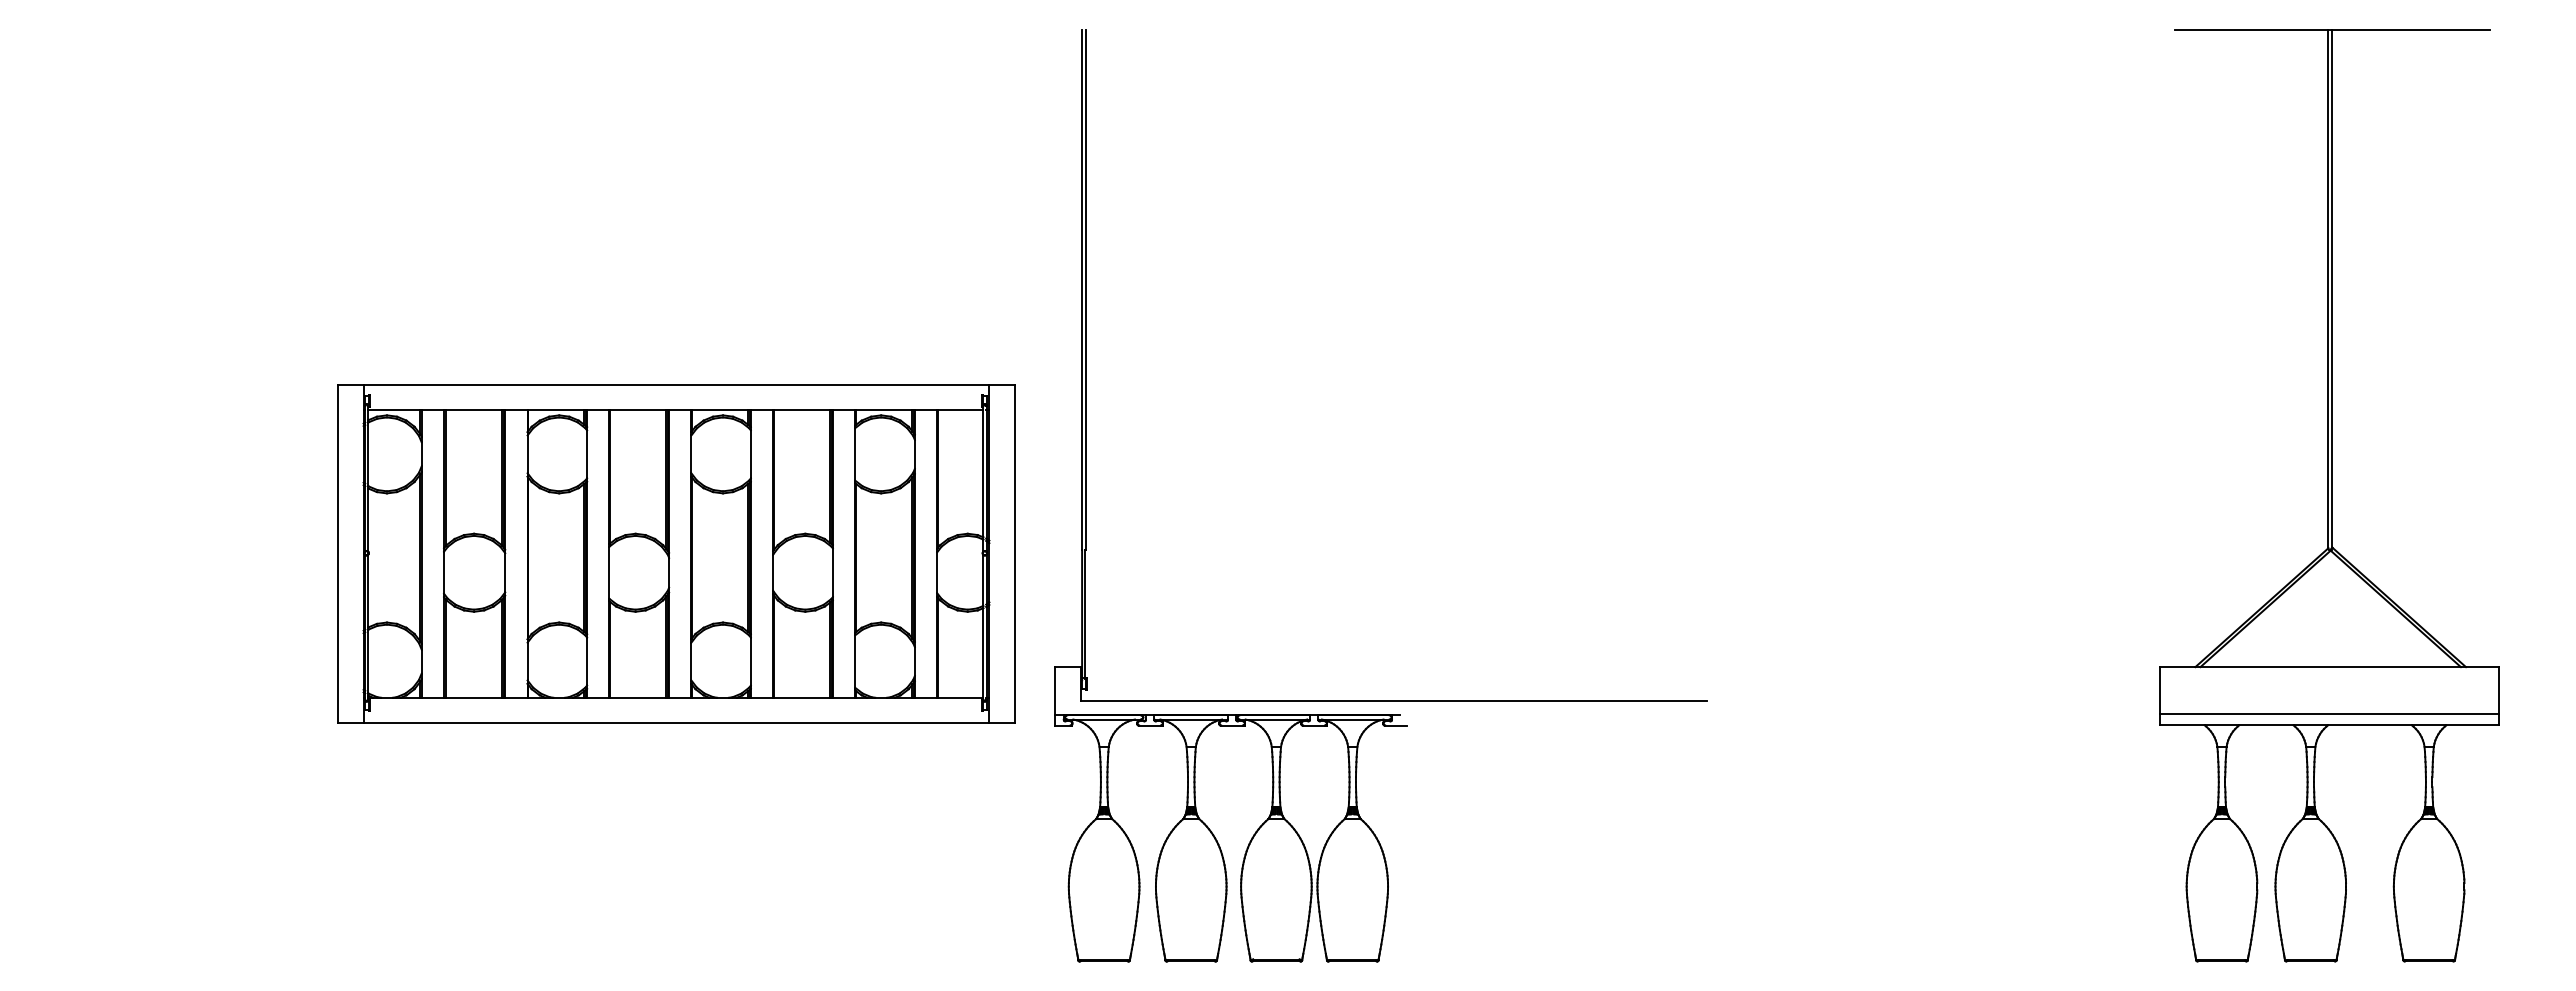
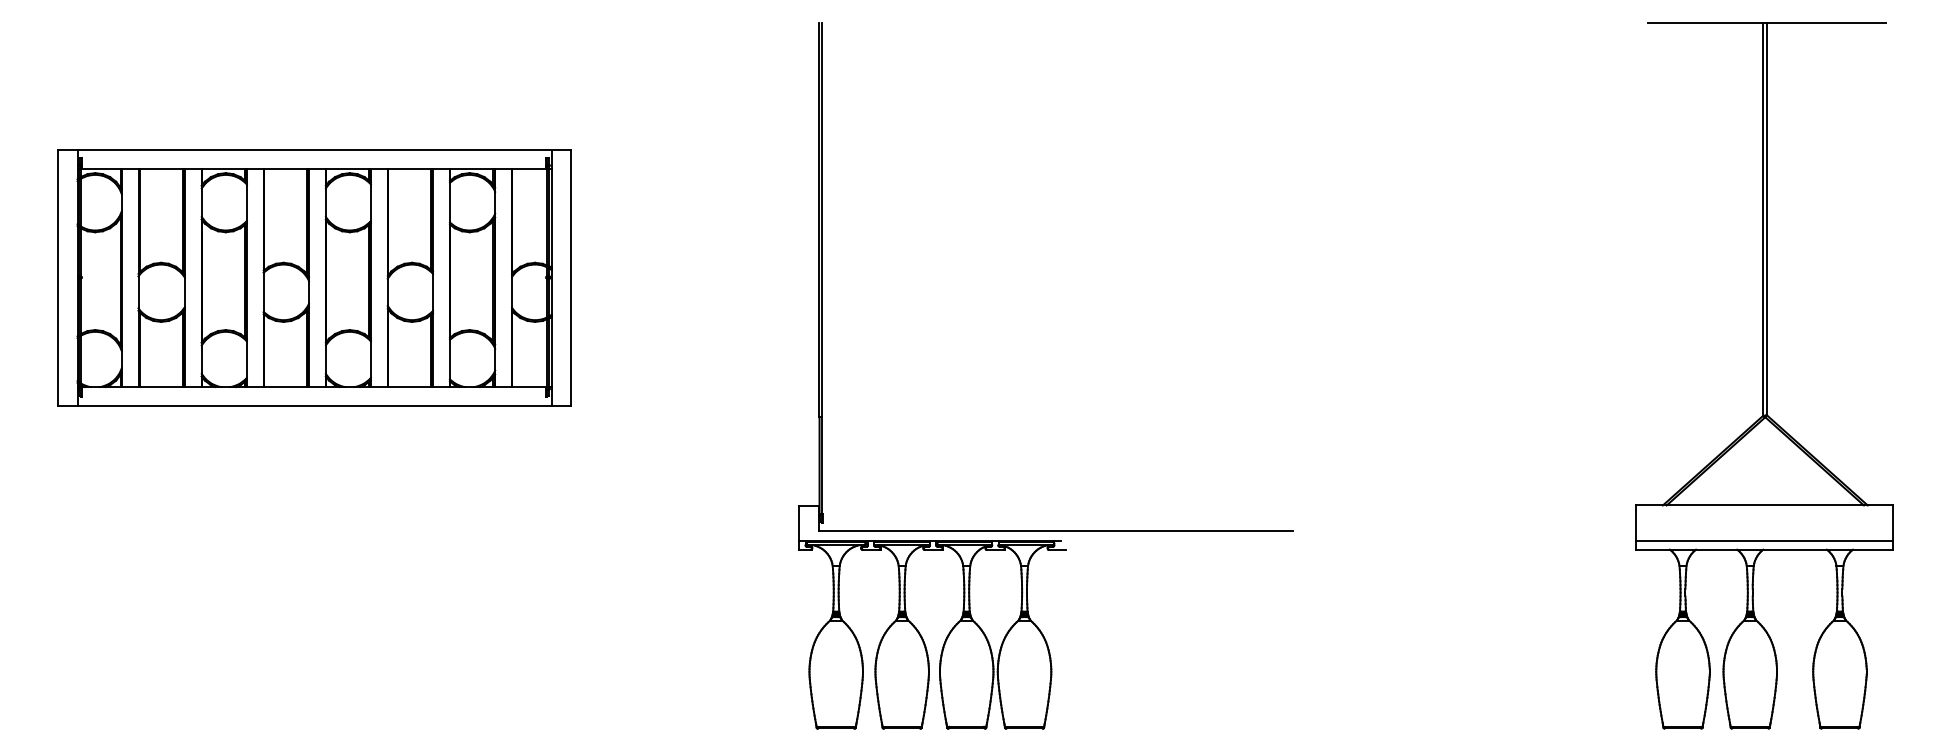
part: (676, 553) -> (314, 277), moved

